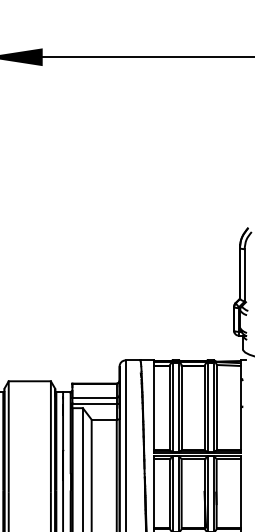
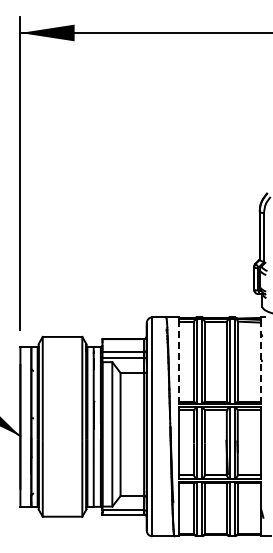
line: (153, 407) -> (178, 361), solid -> dashed
line: (241, 408) -> (261, 362), solid -> dashed

